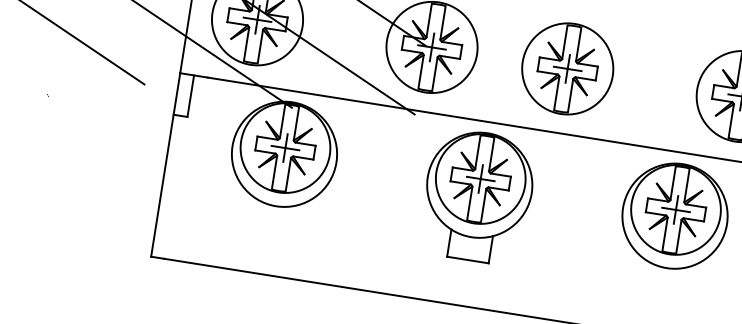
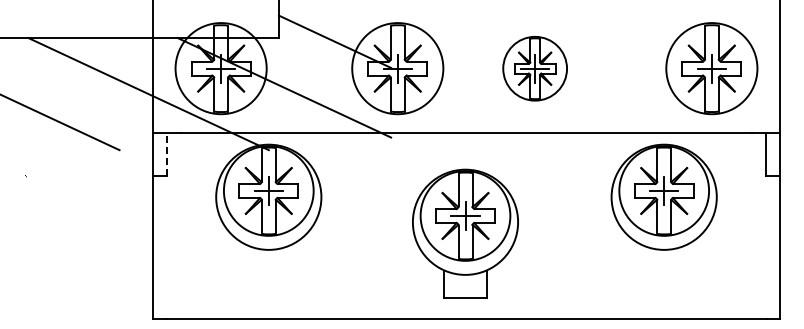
part: (567, 68) -> (534, 68), size x0.7
line: (191, 96) -> (167, 154), solid -> dashed
part: (478, 196) -> (465, 233), moved

